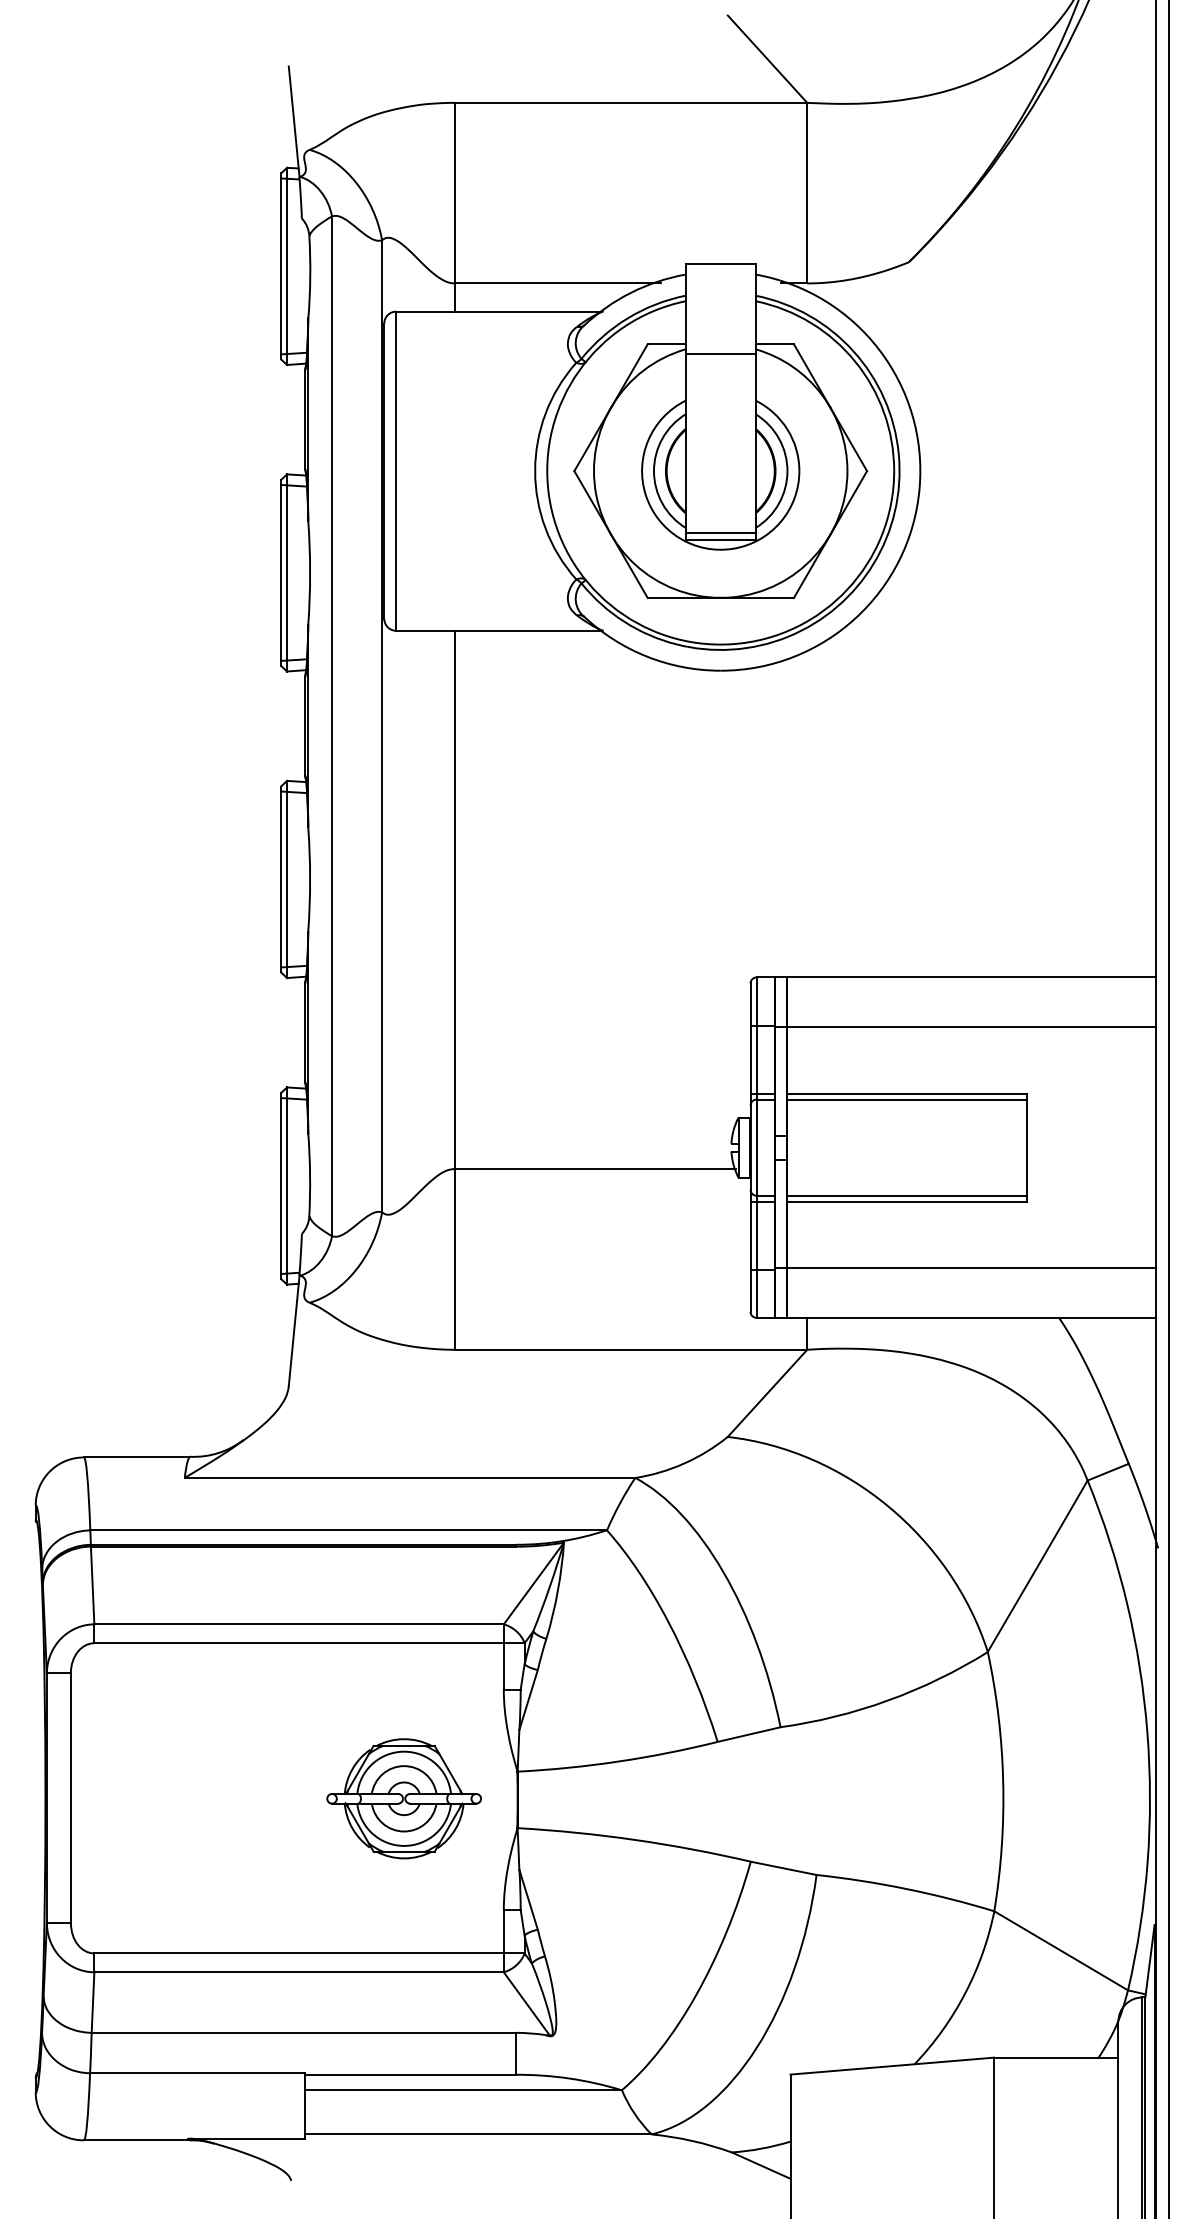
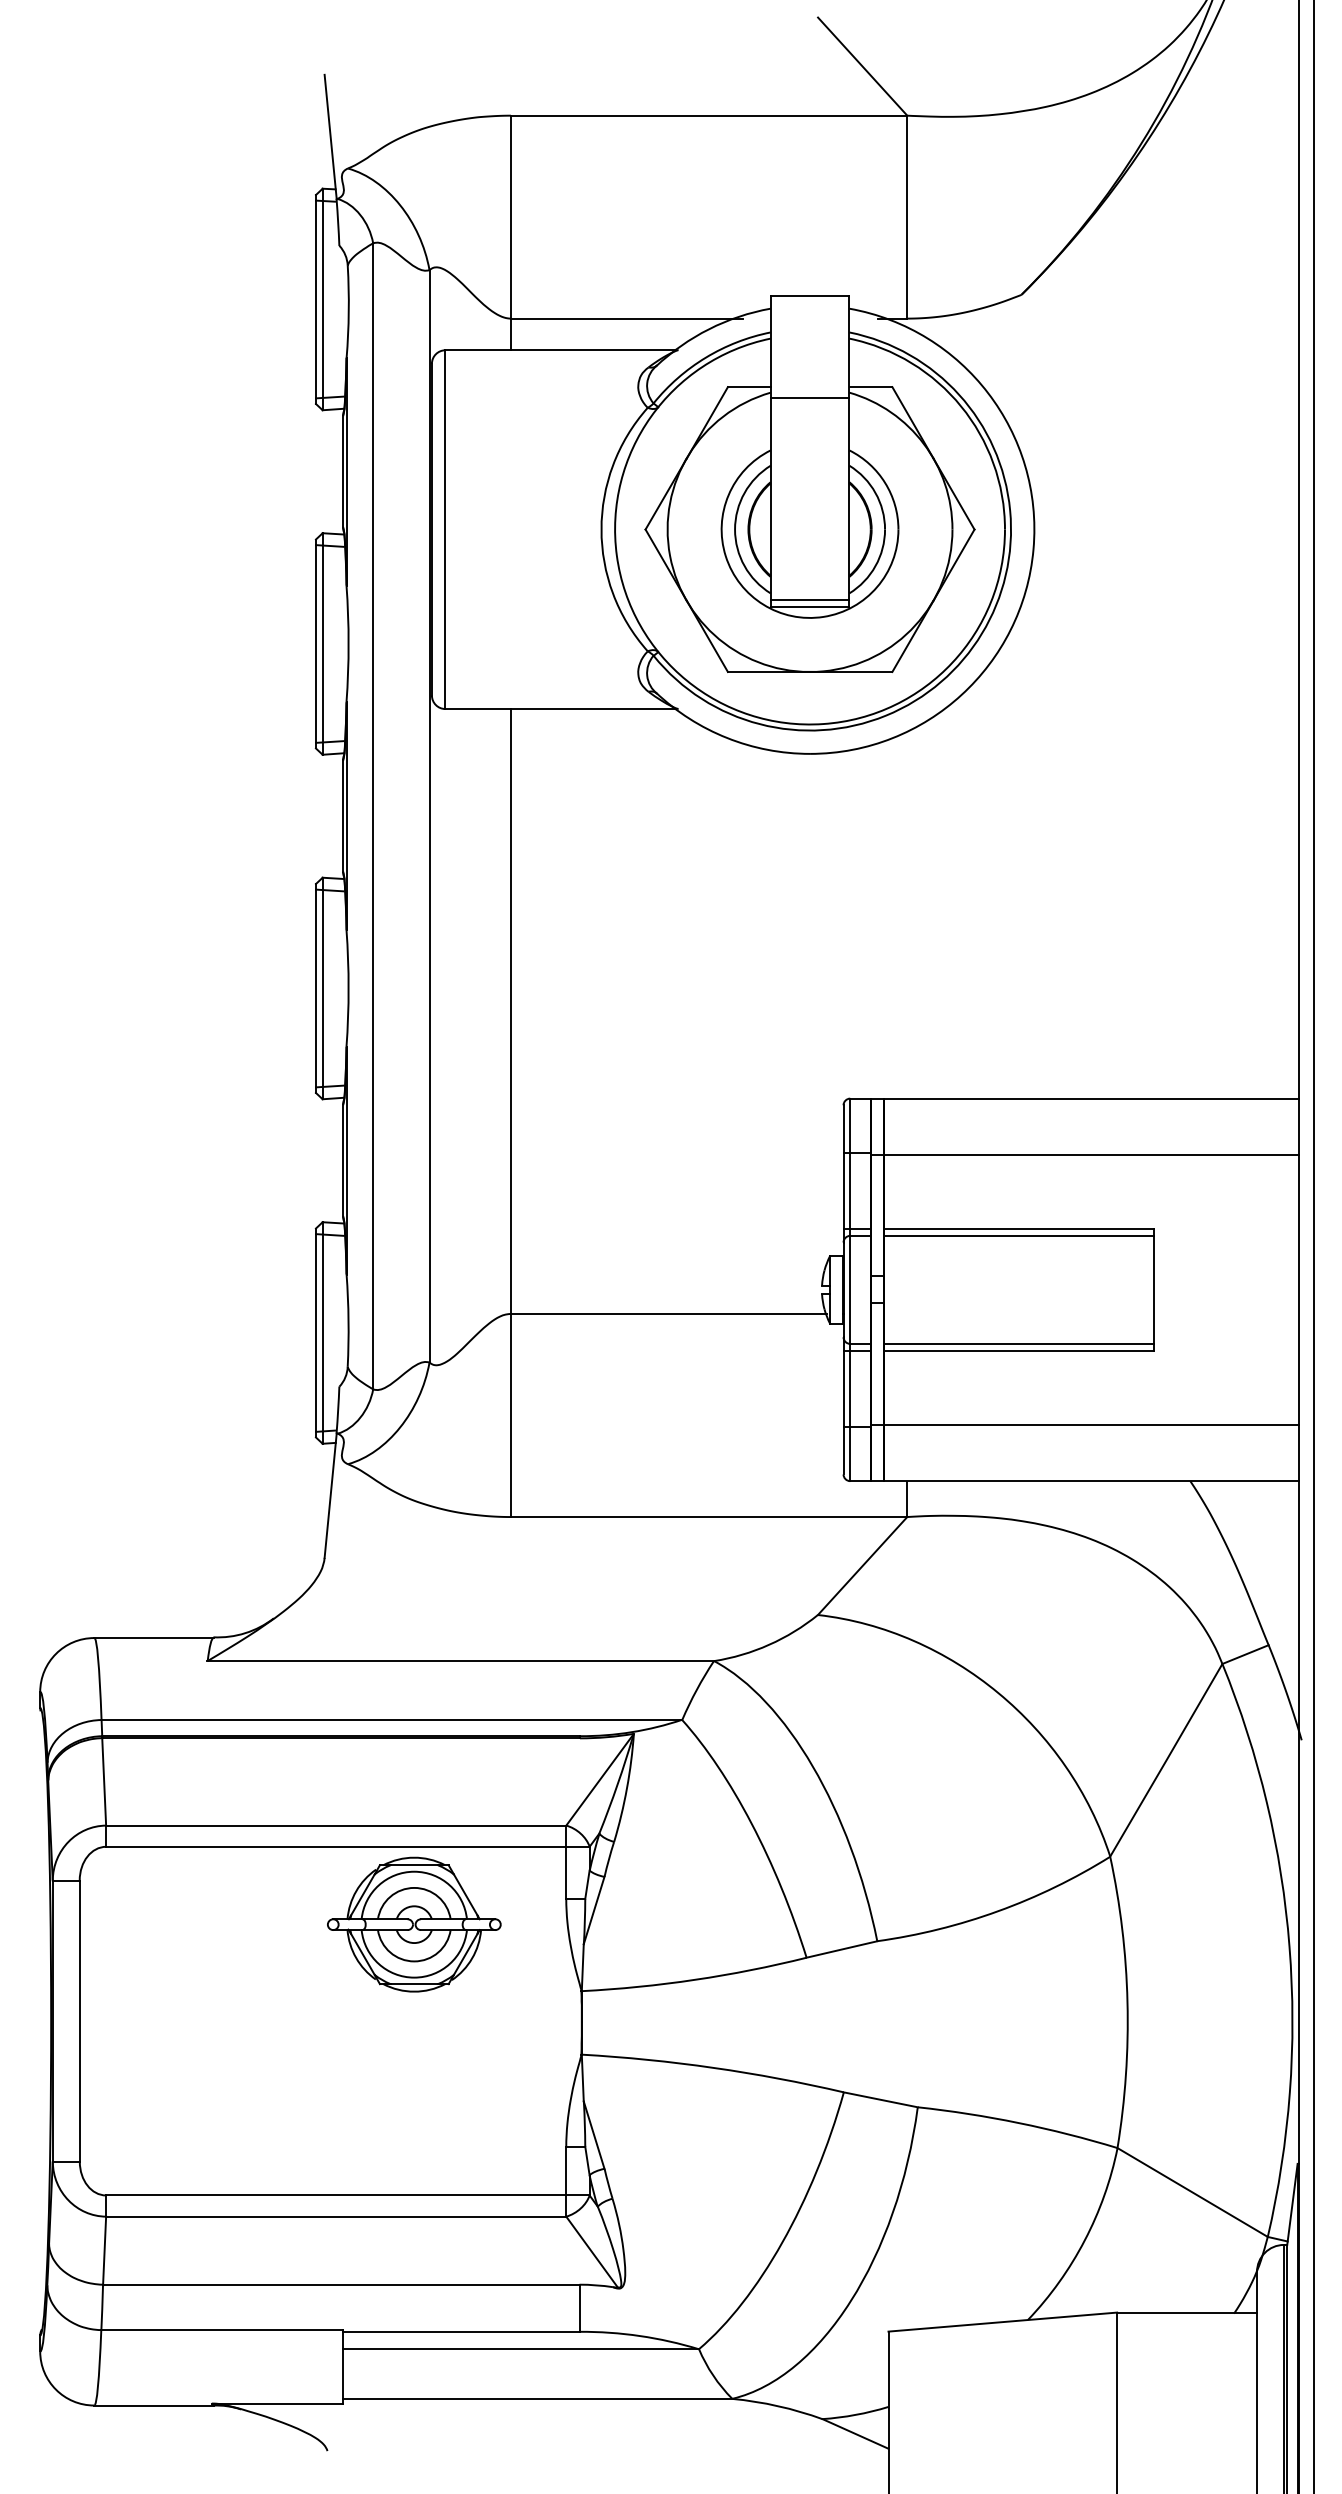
part: (404, 1798) -> (414, 1924), moved

